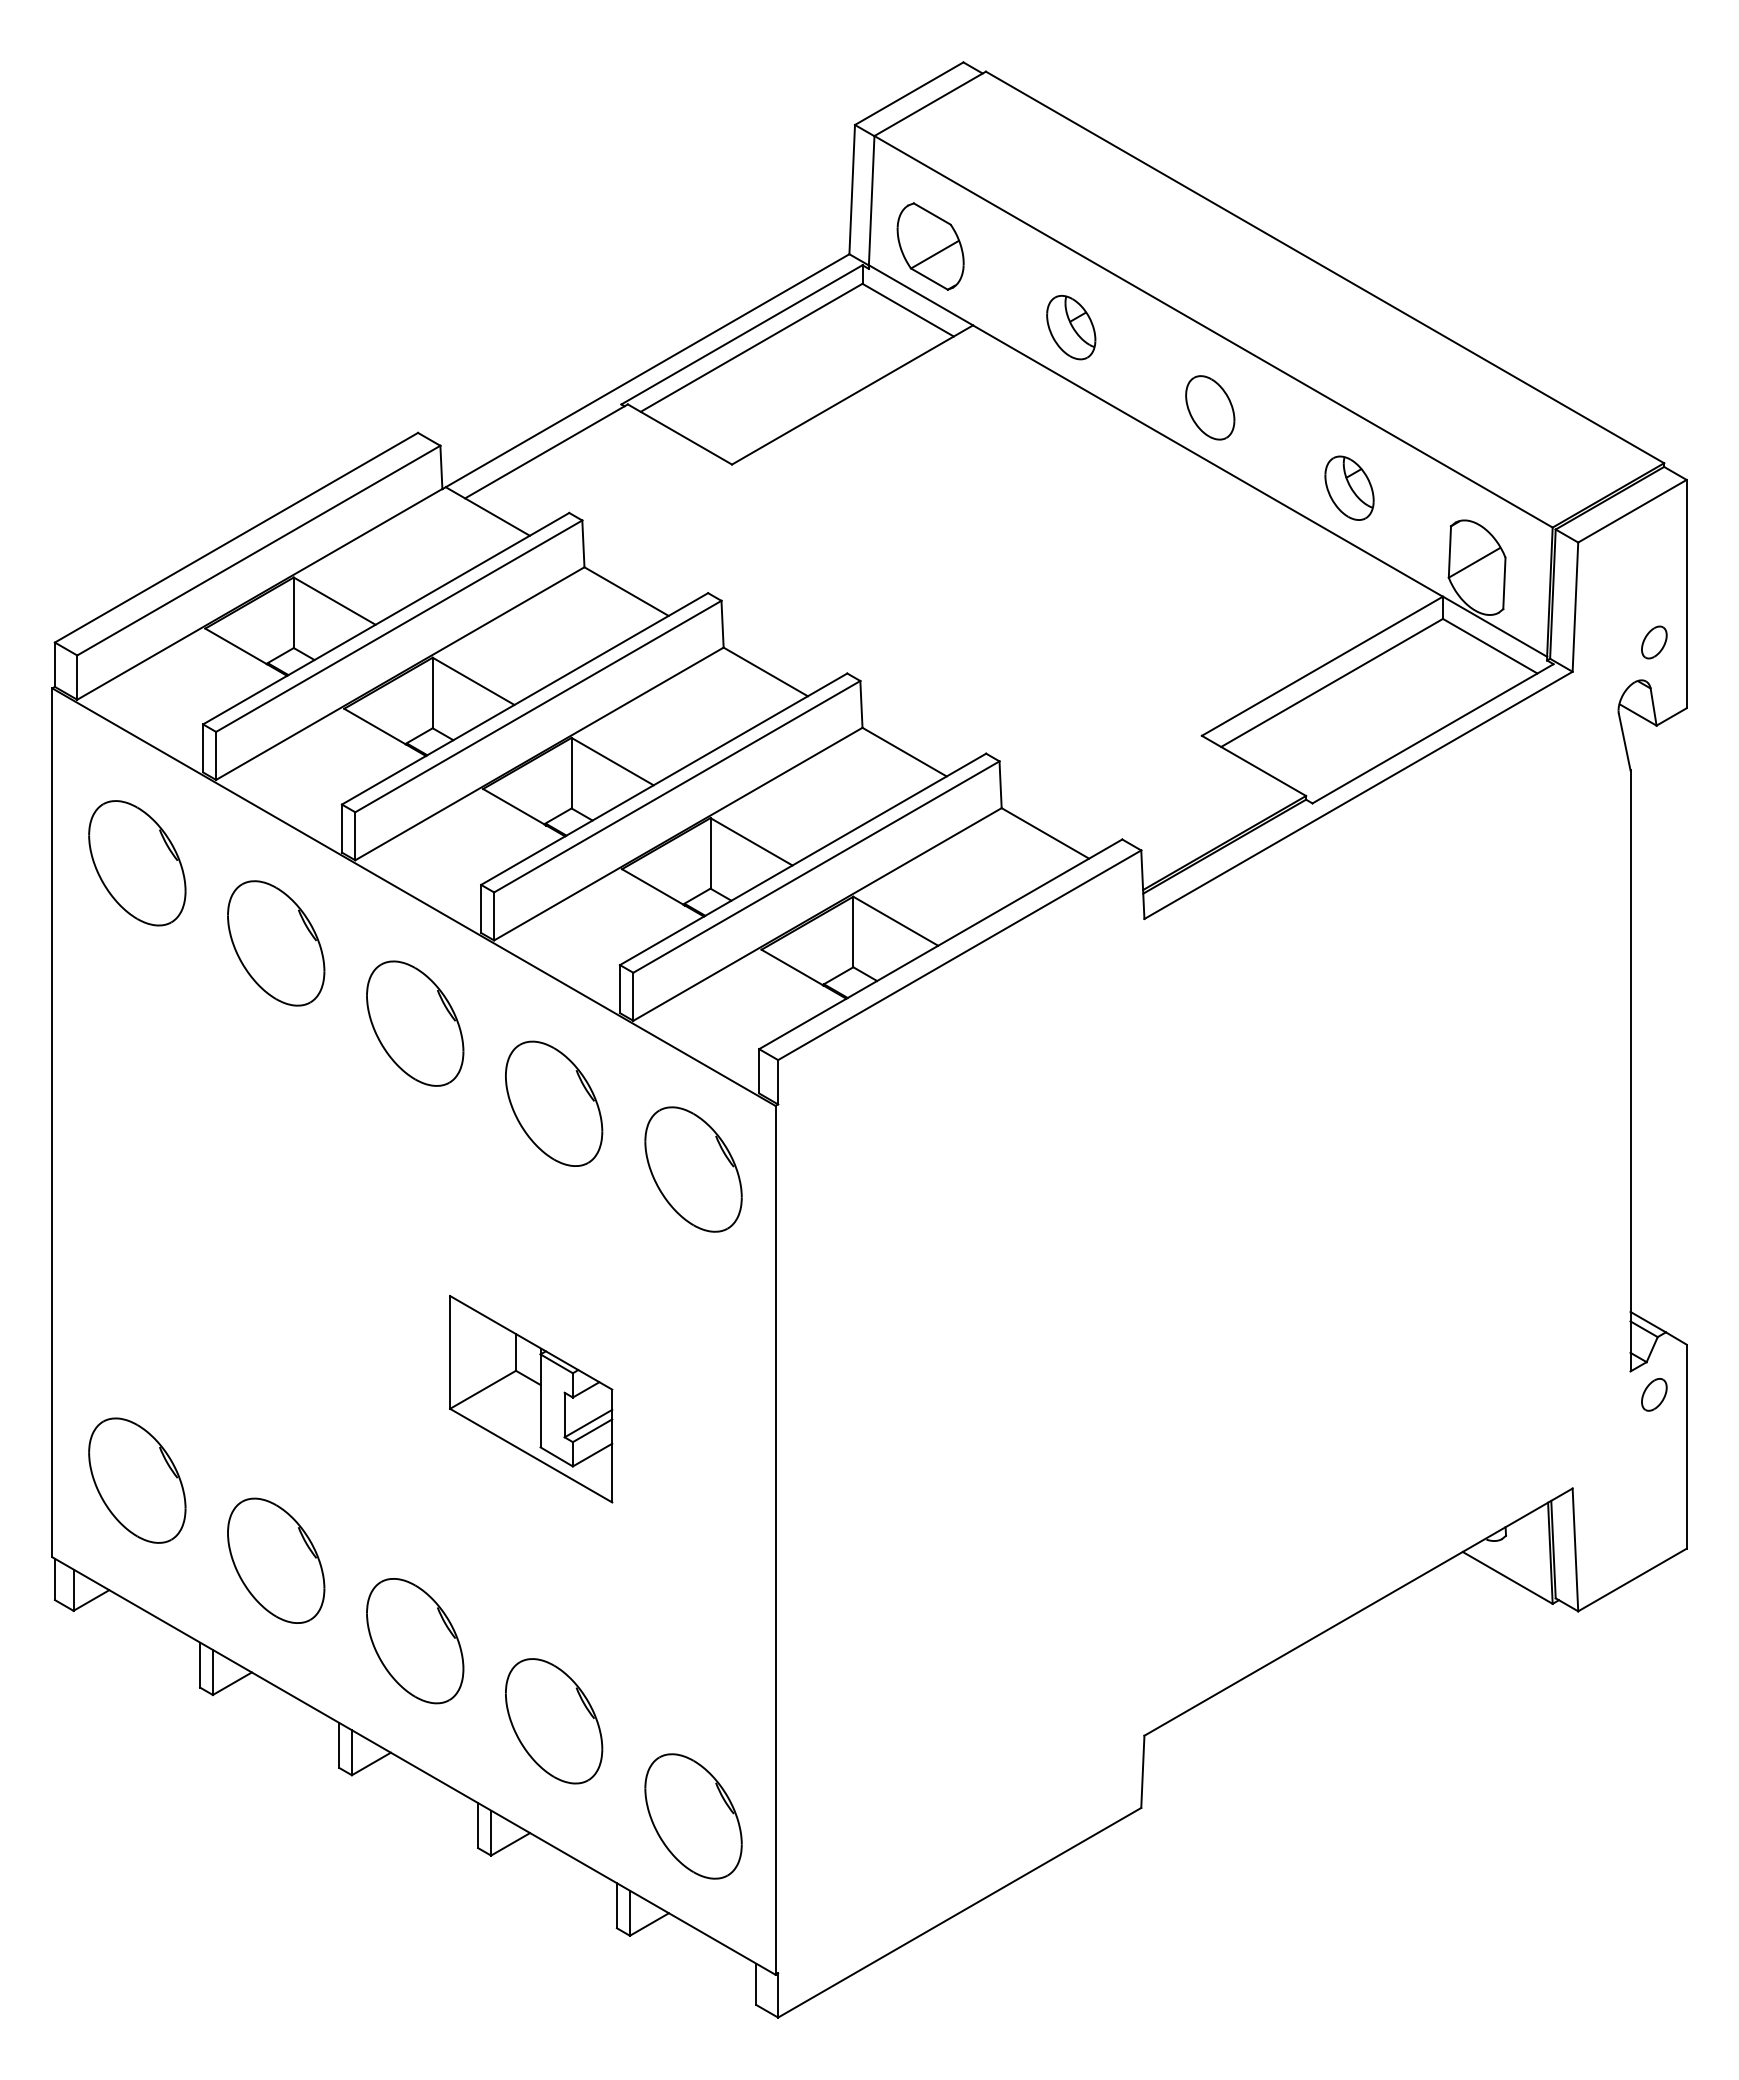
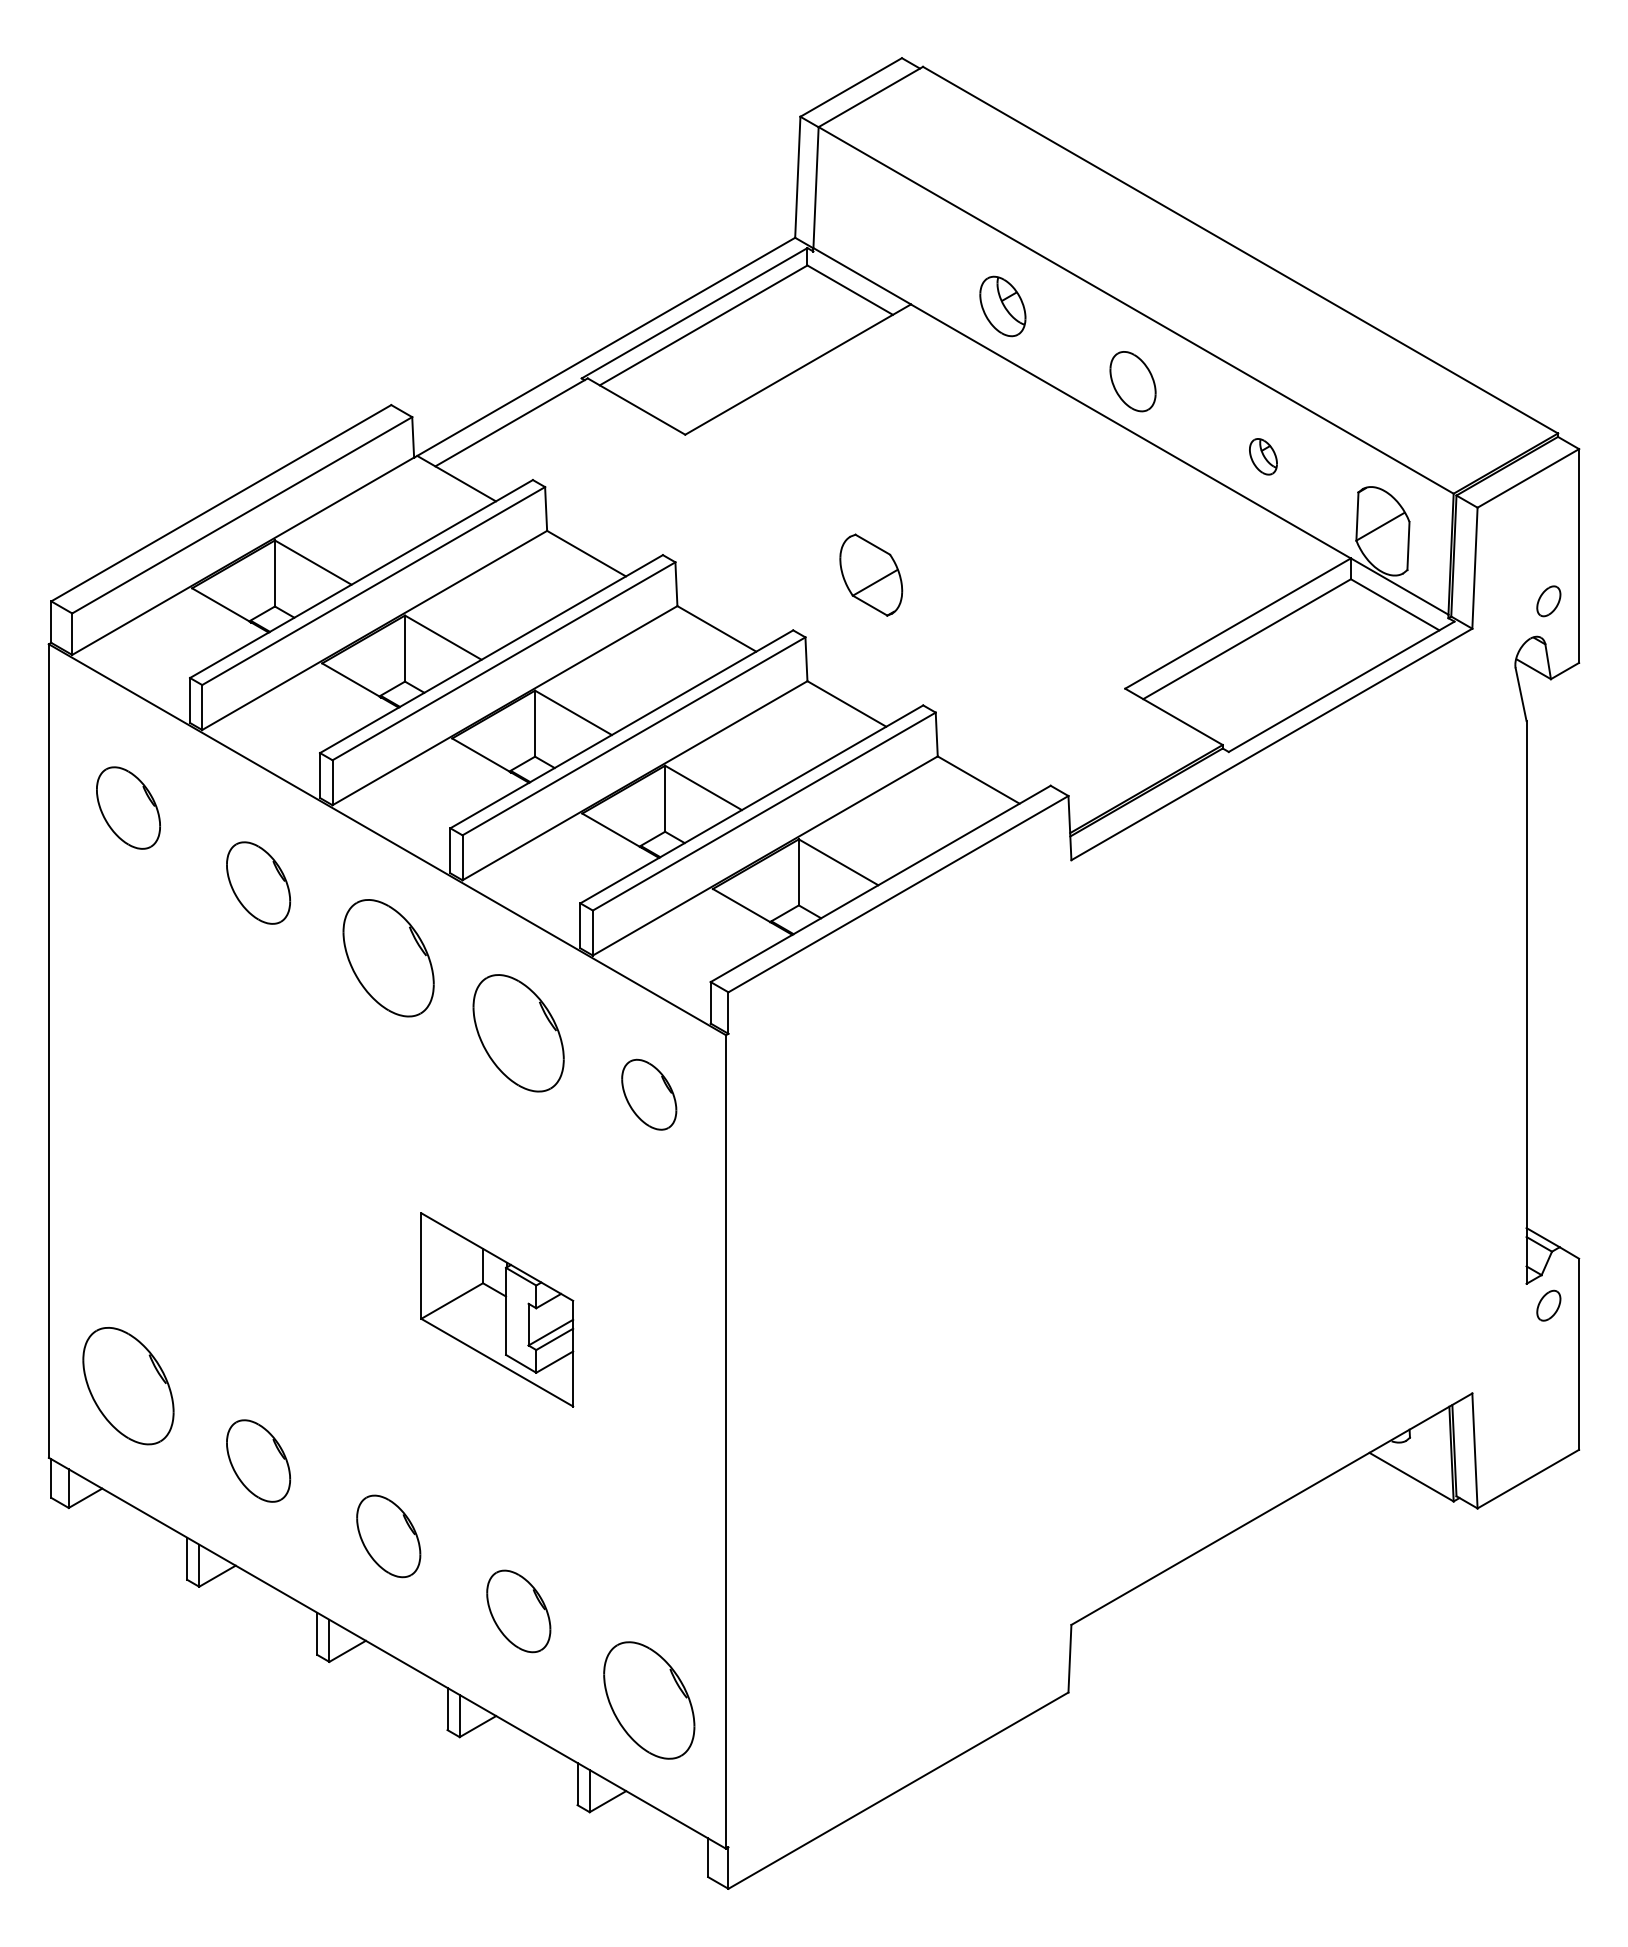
part: (930, 246) -> (871, 575), moved
part: (1349, 487) -> (1263, 456), size x0.6
part: (137, 863) -> (128, 808), size x0.7
part: (276, 943) -> (258, 883), size x0.7
part: (693, 1169) -> (649, 1094), size x0.6
part: (276, 1560) -> (258, 1460), size x0.7
part: (415, 1641) -> (388, 1536), size x0.7
part: (554, 1721) -> (519, 1611), size x0.7

